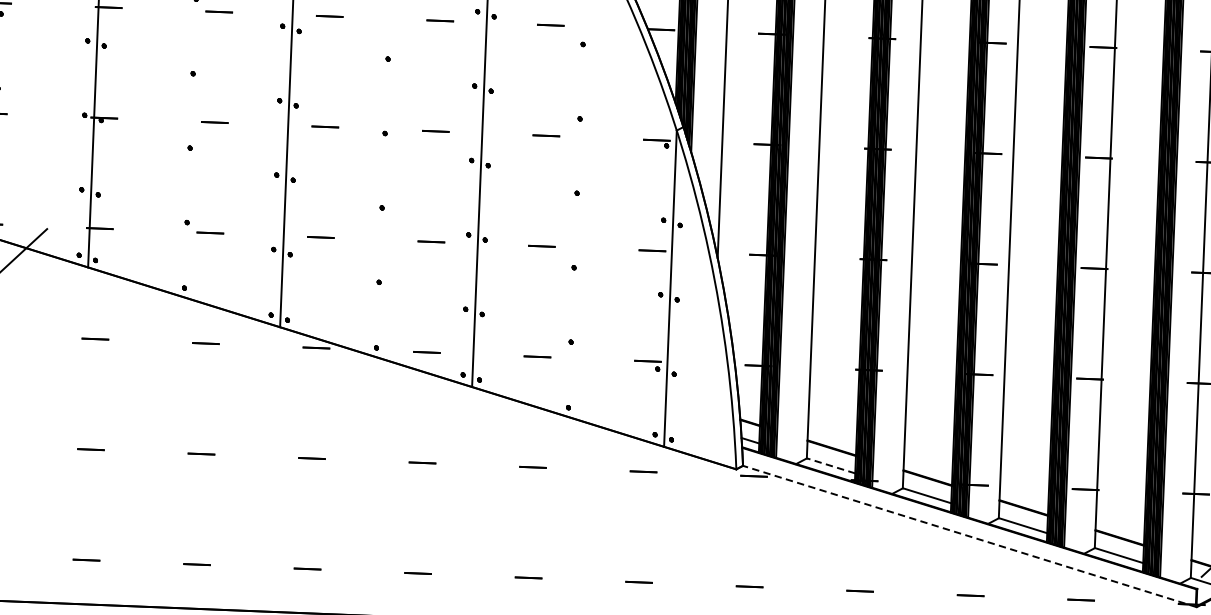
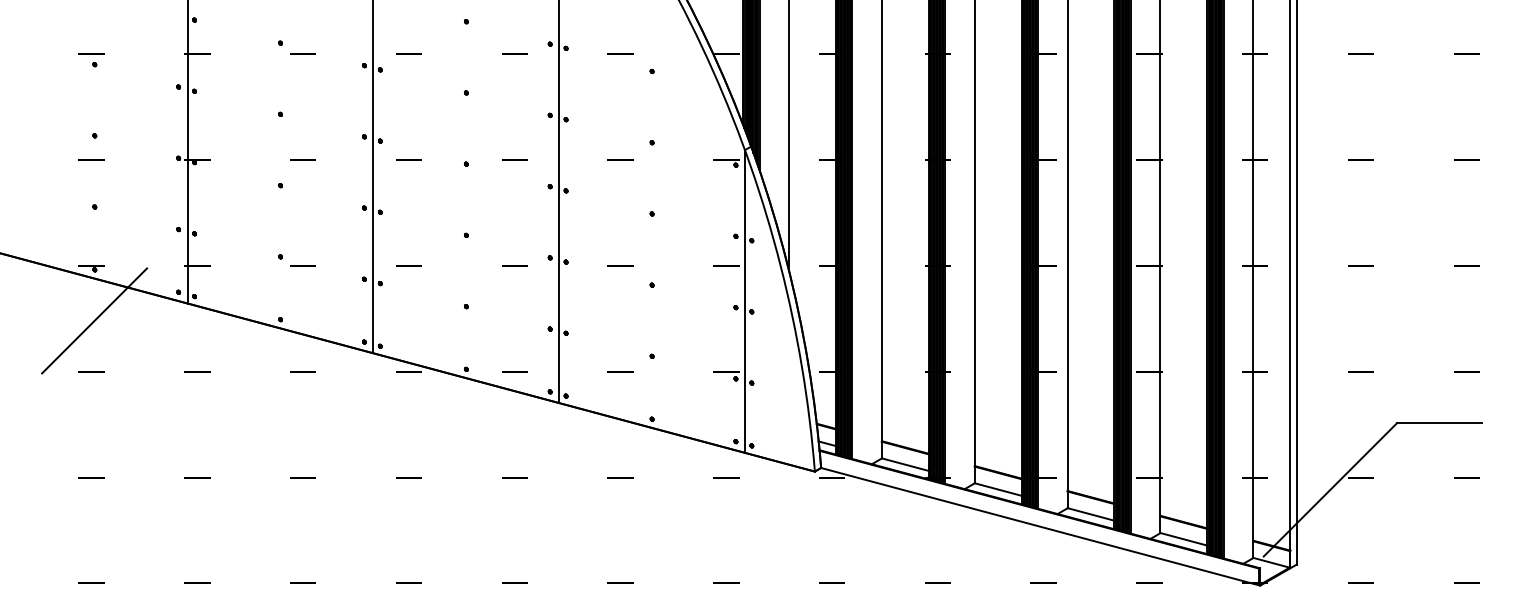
line: (830, 465) -> (904, 464), dashed -> solid
line: (969, 536) -> (1040, 526), dashed -> solid

